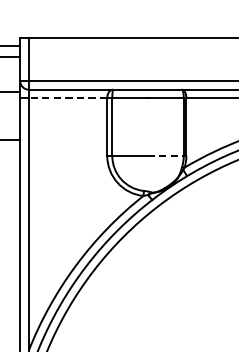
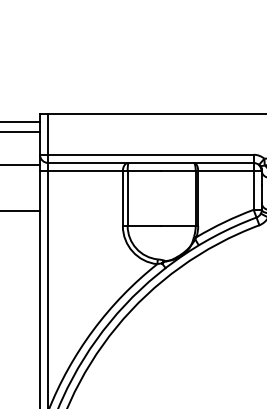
line: (67, 98) -> (85, 171), dashed -> solid
line: (165, 156) -> (178, 226), dashed -> solid

